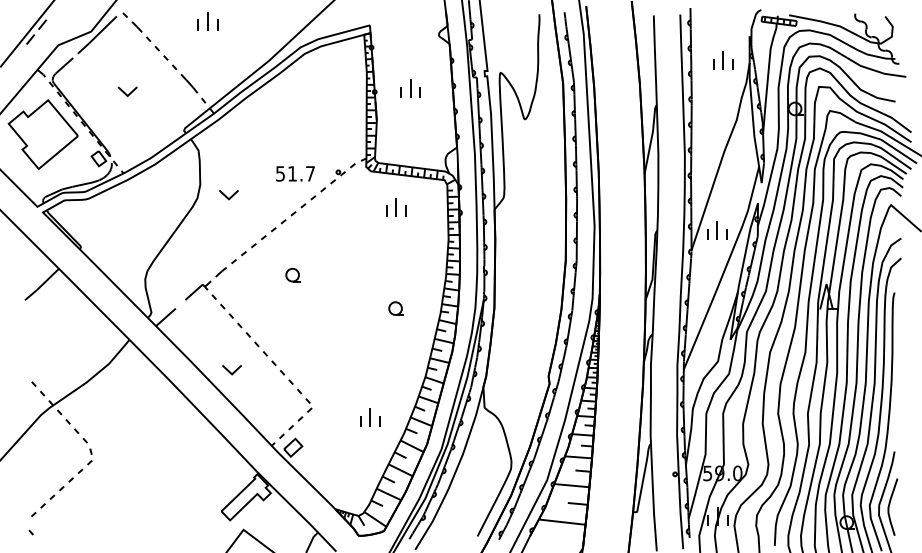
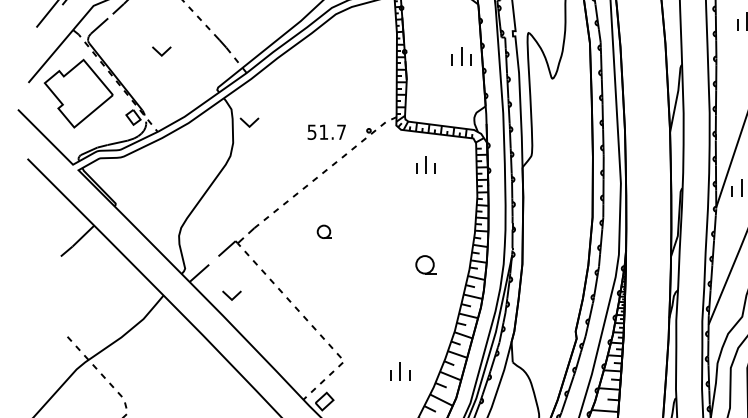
part: (410, 88) -> (461, 56), moved
part: (228, 195) -> (249, 123), moved
part: (395, 308) -> (425, 264), size x1.4
part: (231, 370) -> (231, 296), moved

